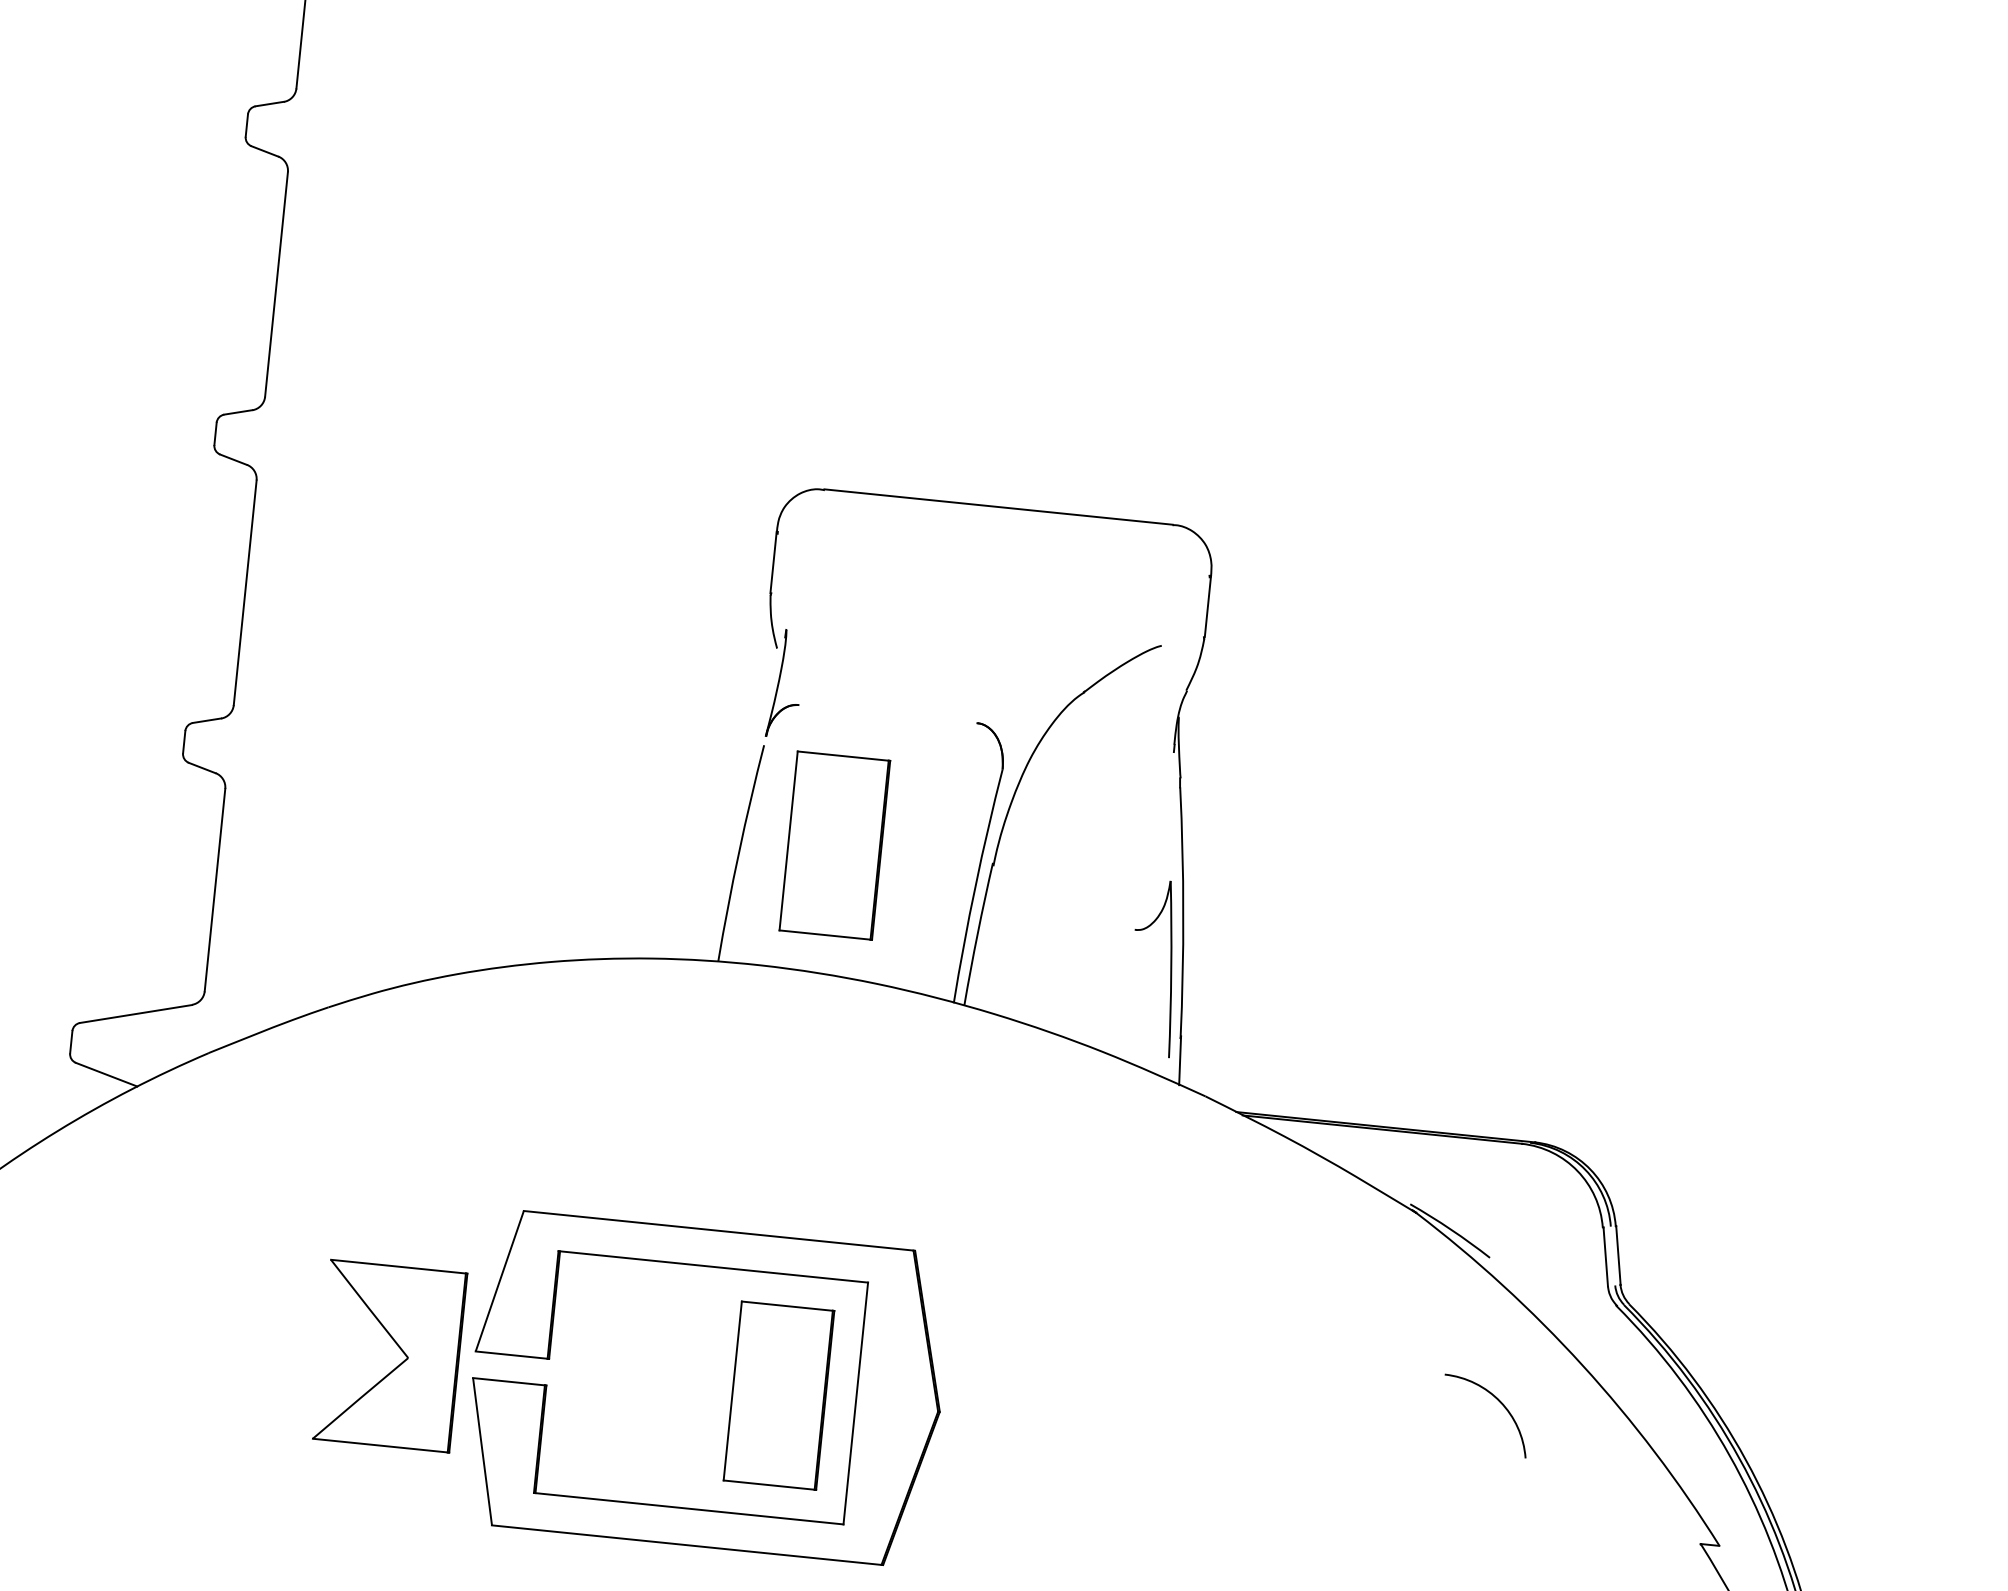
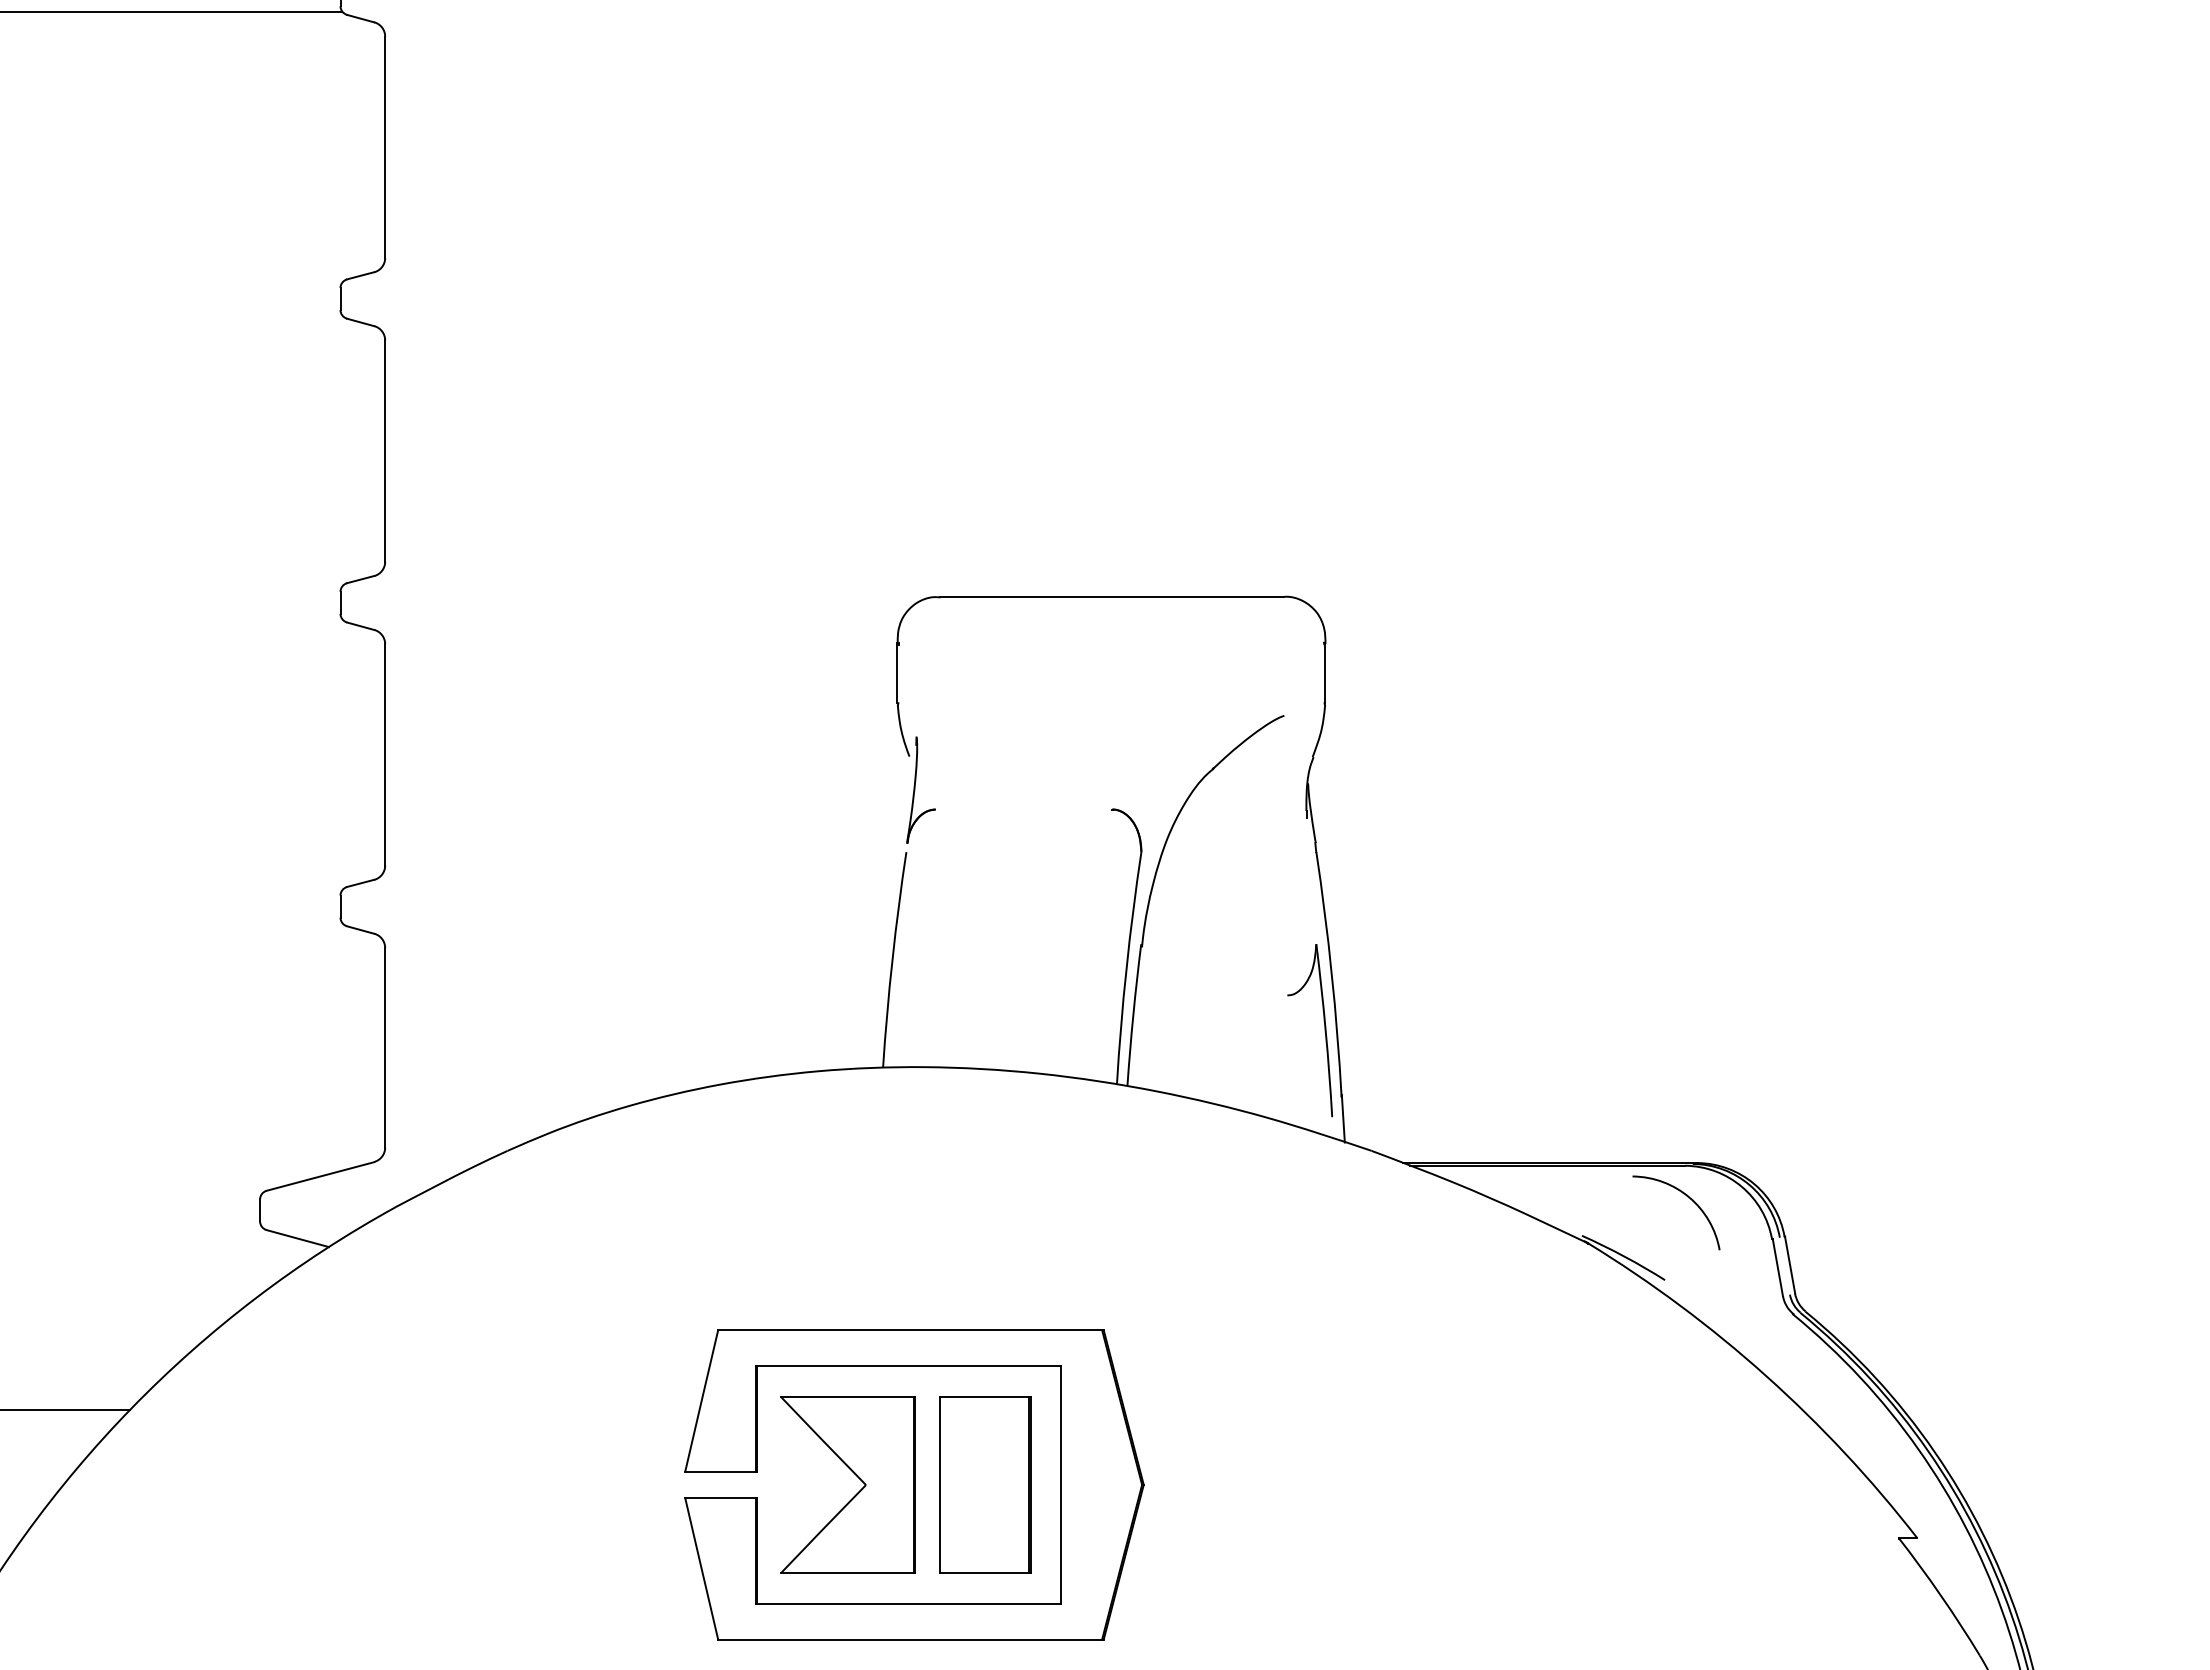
part: (835, 845) -> (985, 942), removed
part: (398, 1347) -> (855, 1475), moved
arc: (1499, 1402) -> (1688, 1198), moved

